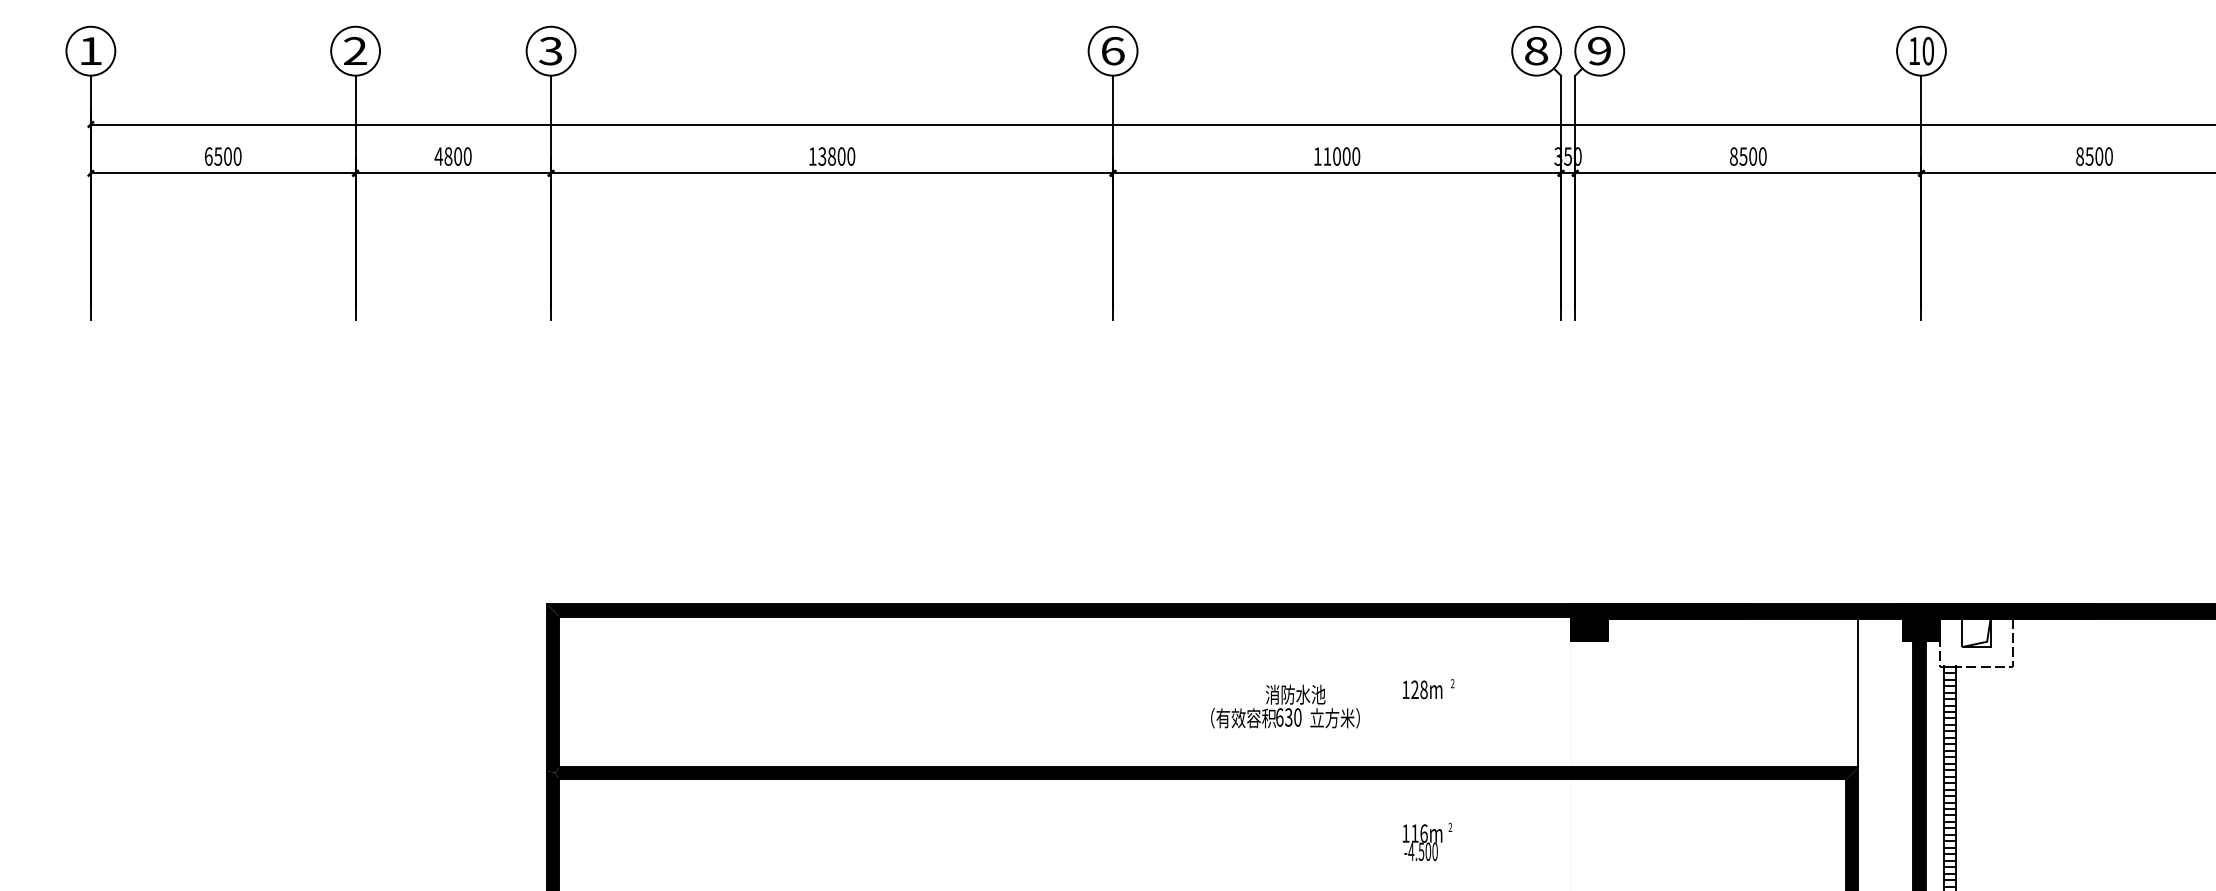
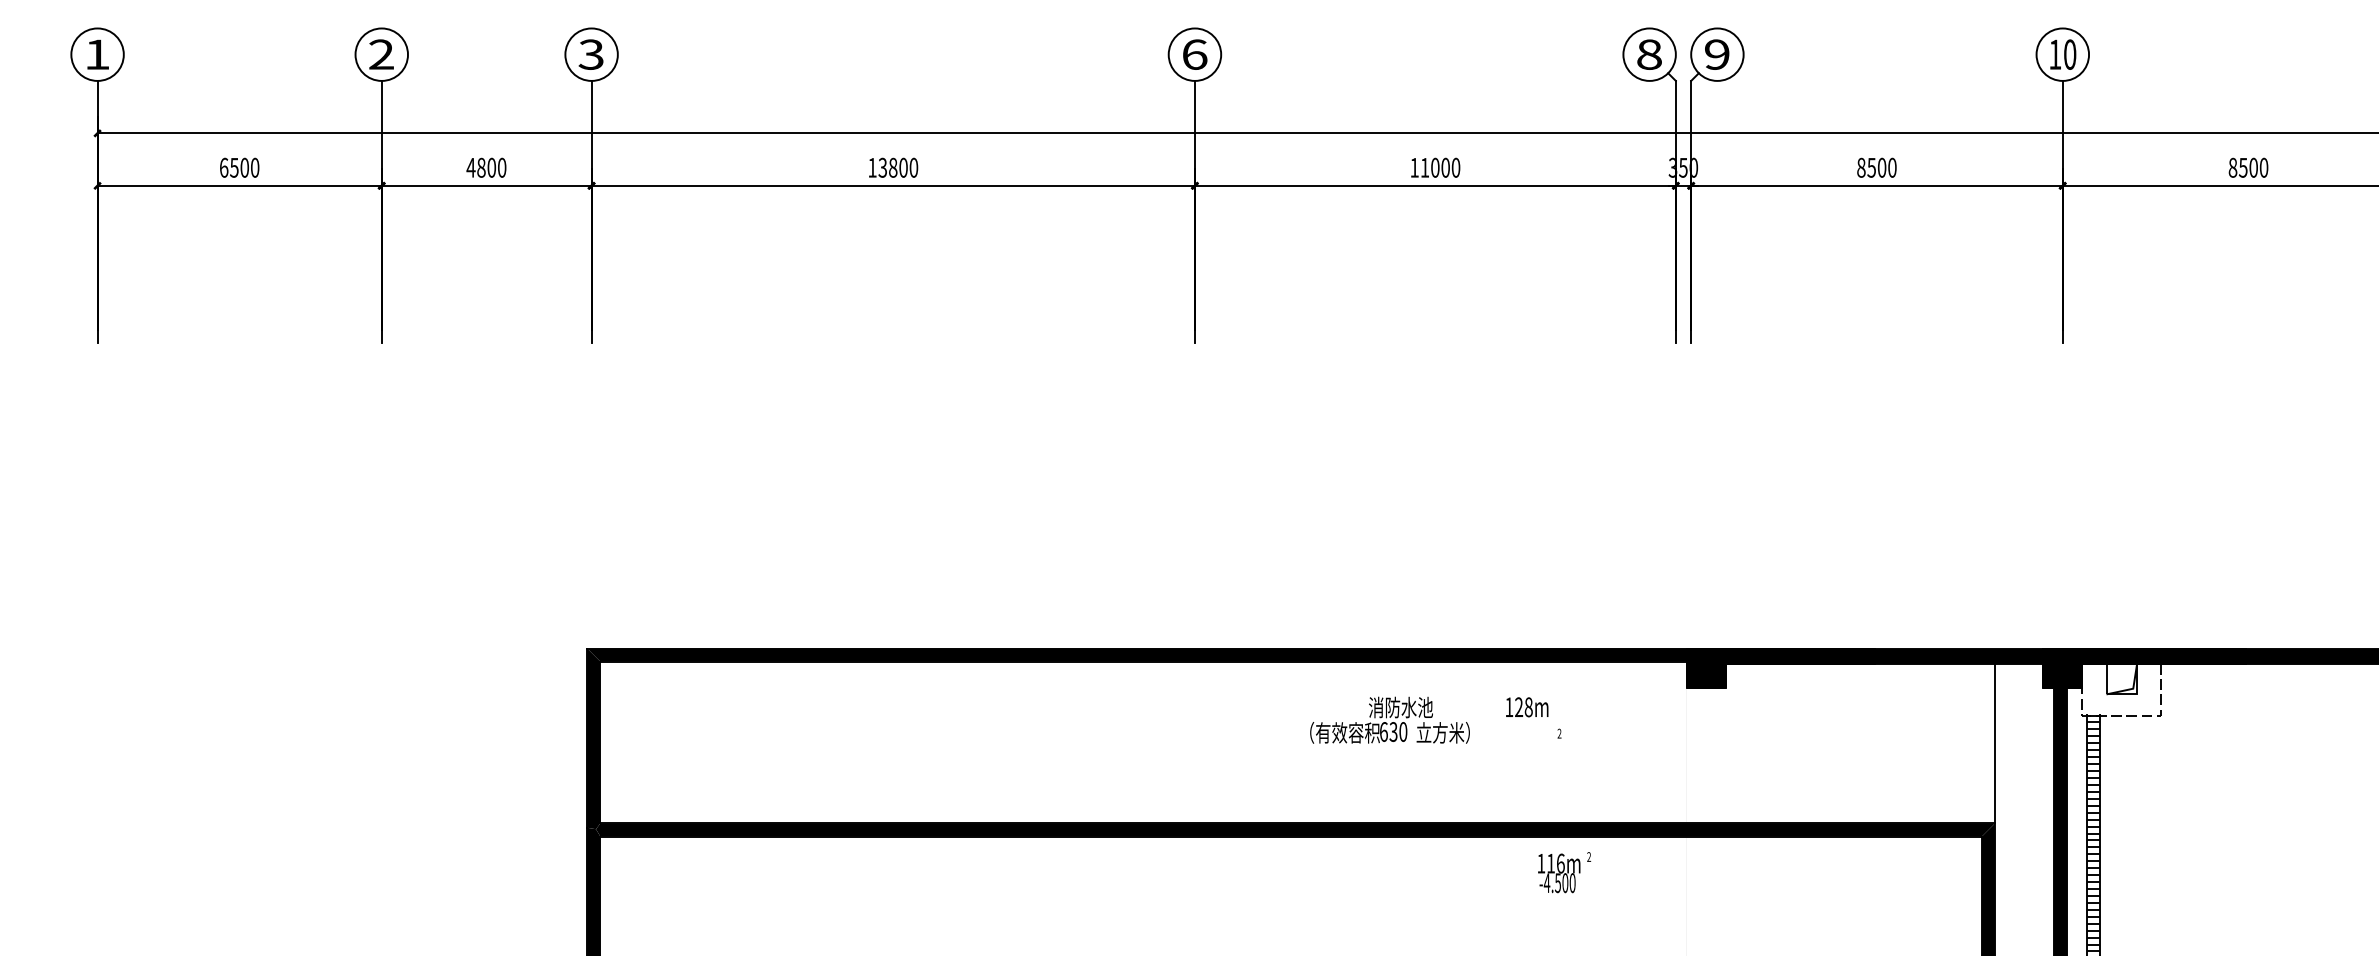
text: (1422, 690) -> (1527, 707), moved
text: (1284, 705) -> (1389, 719), moved
text: (1427, 841) -> (1564, 872), moved

